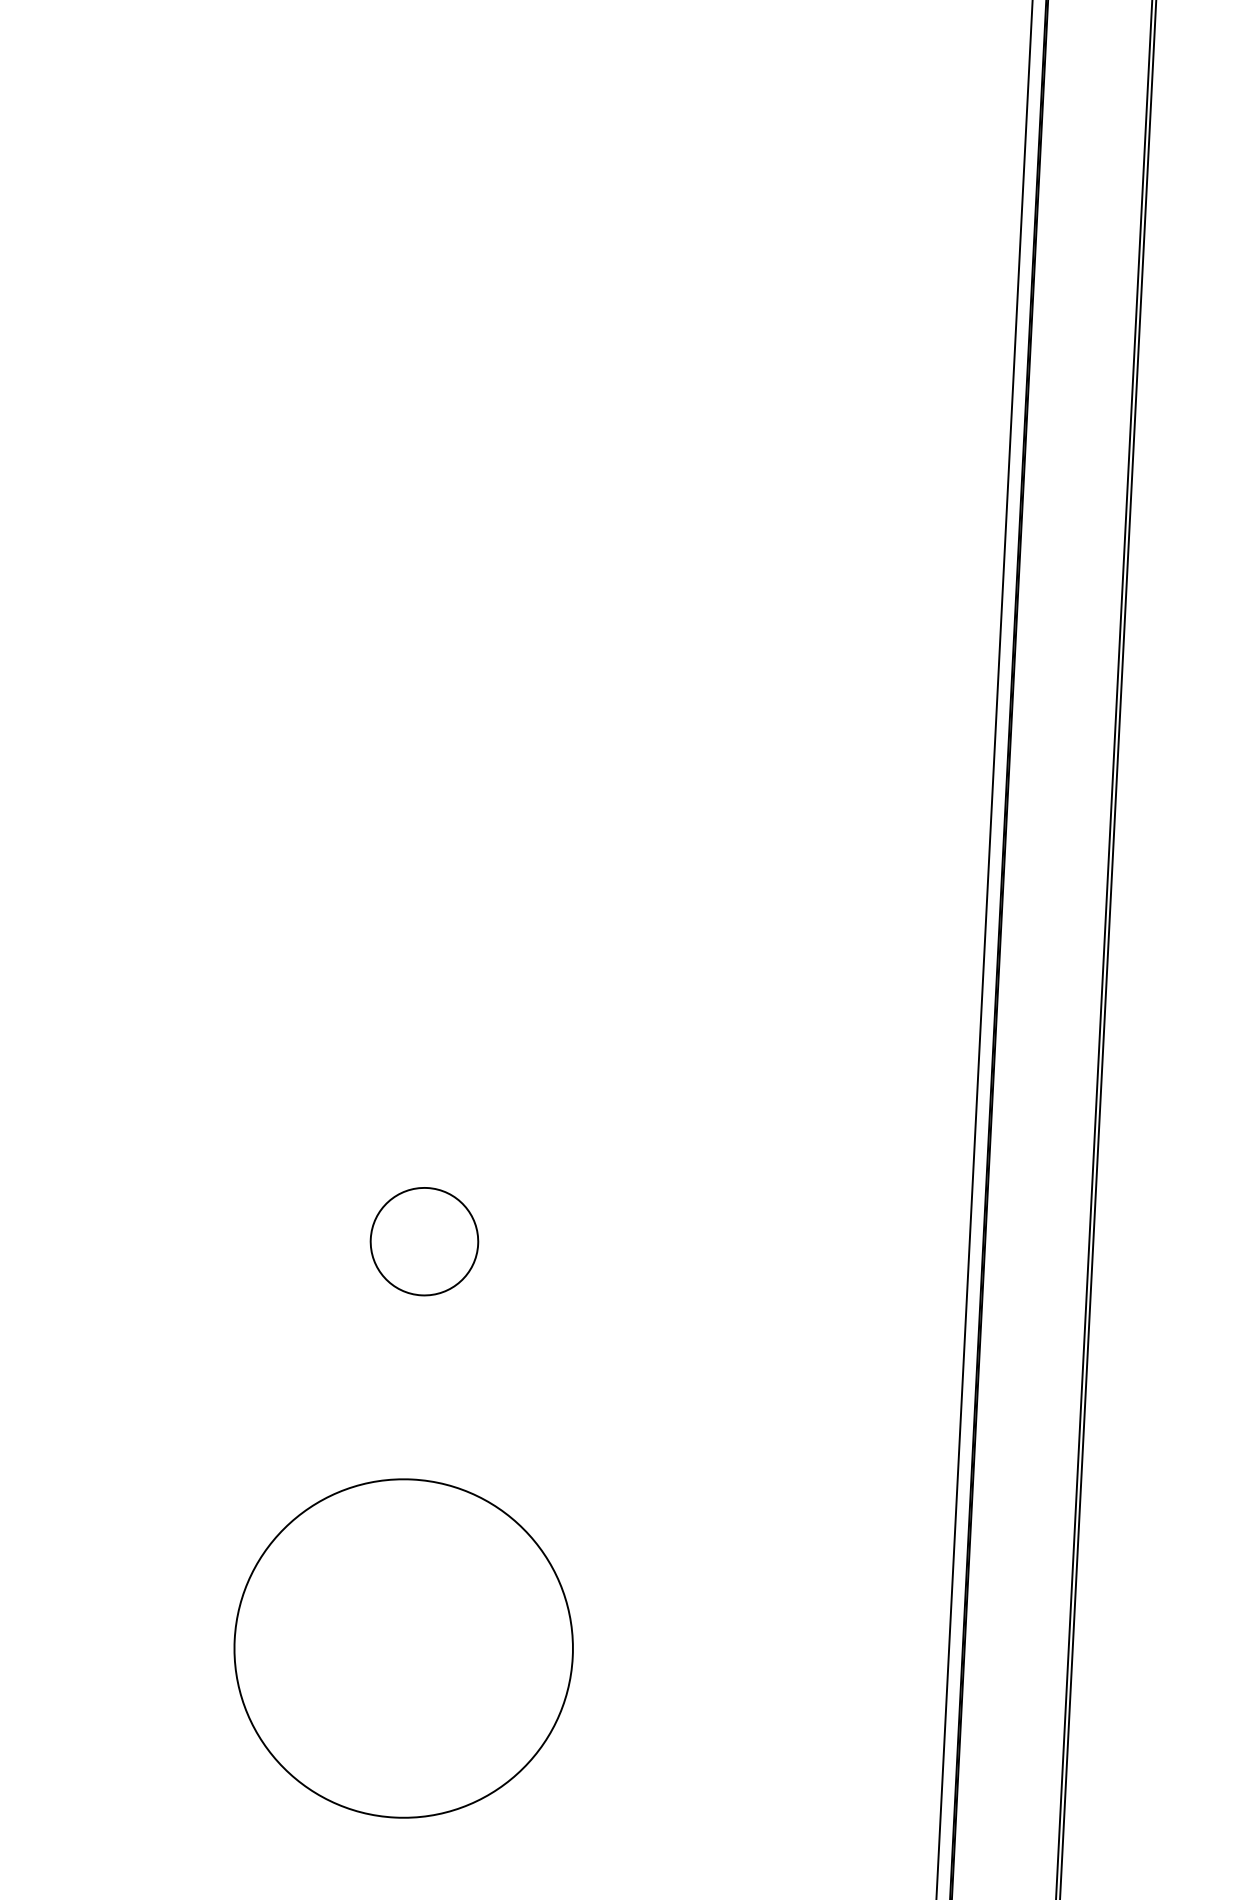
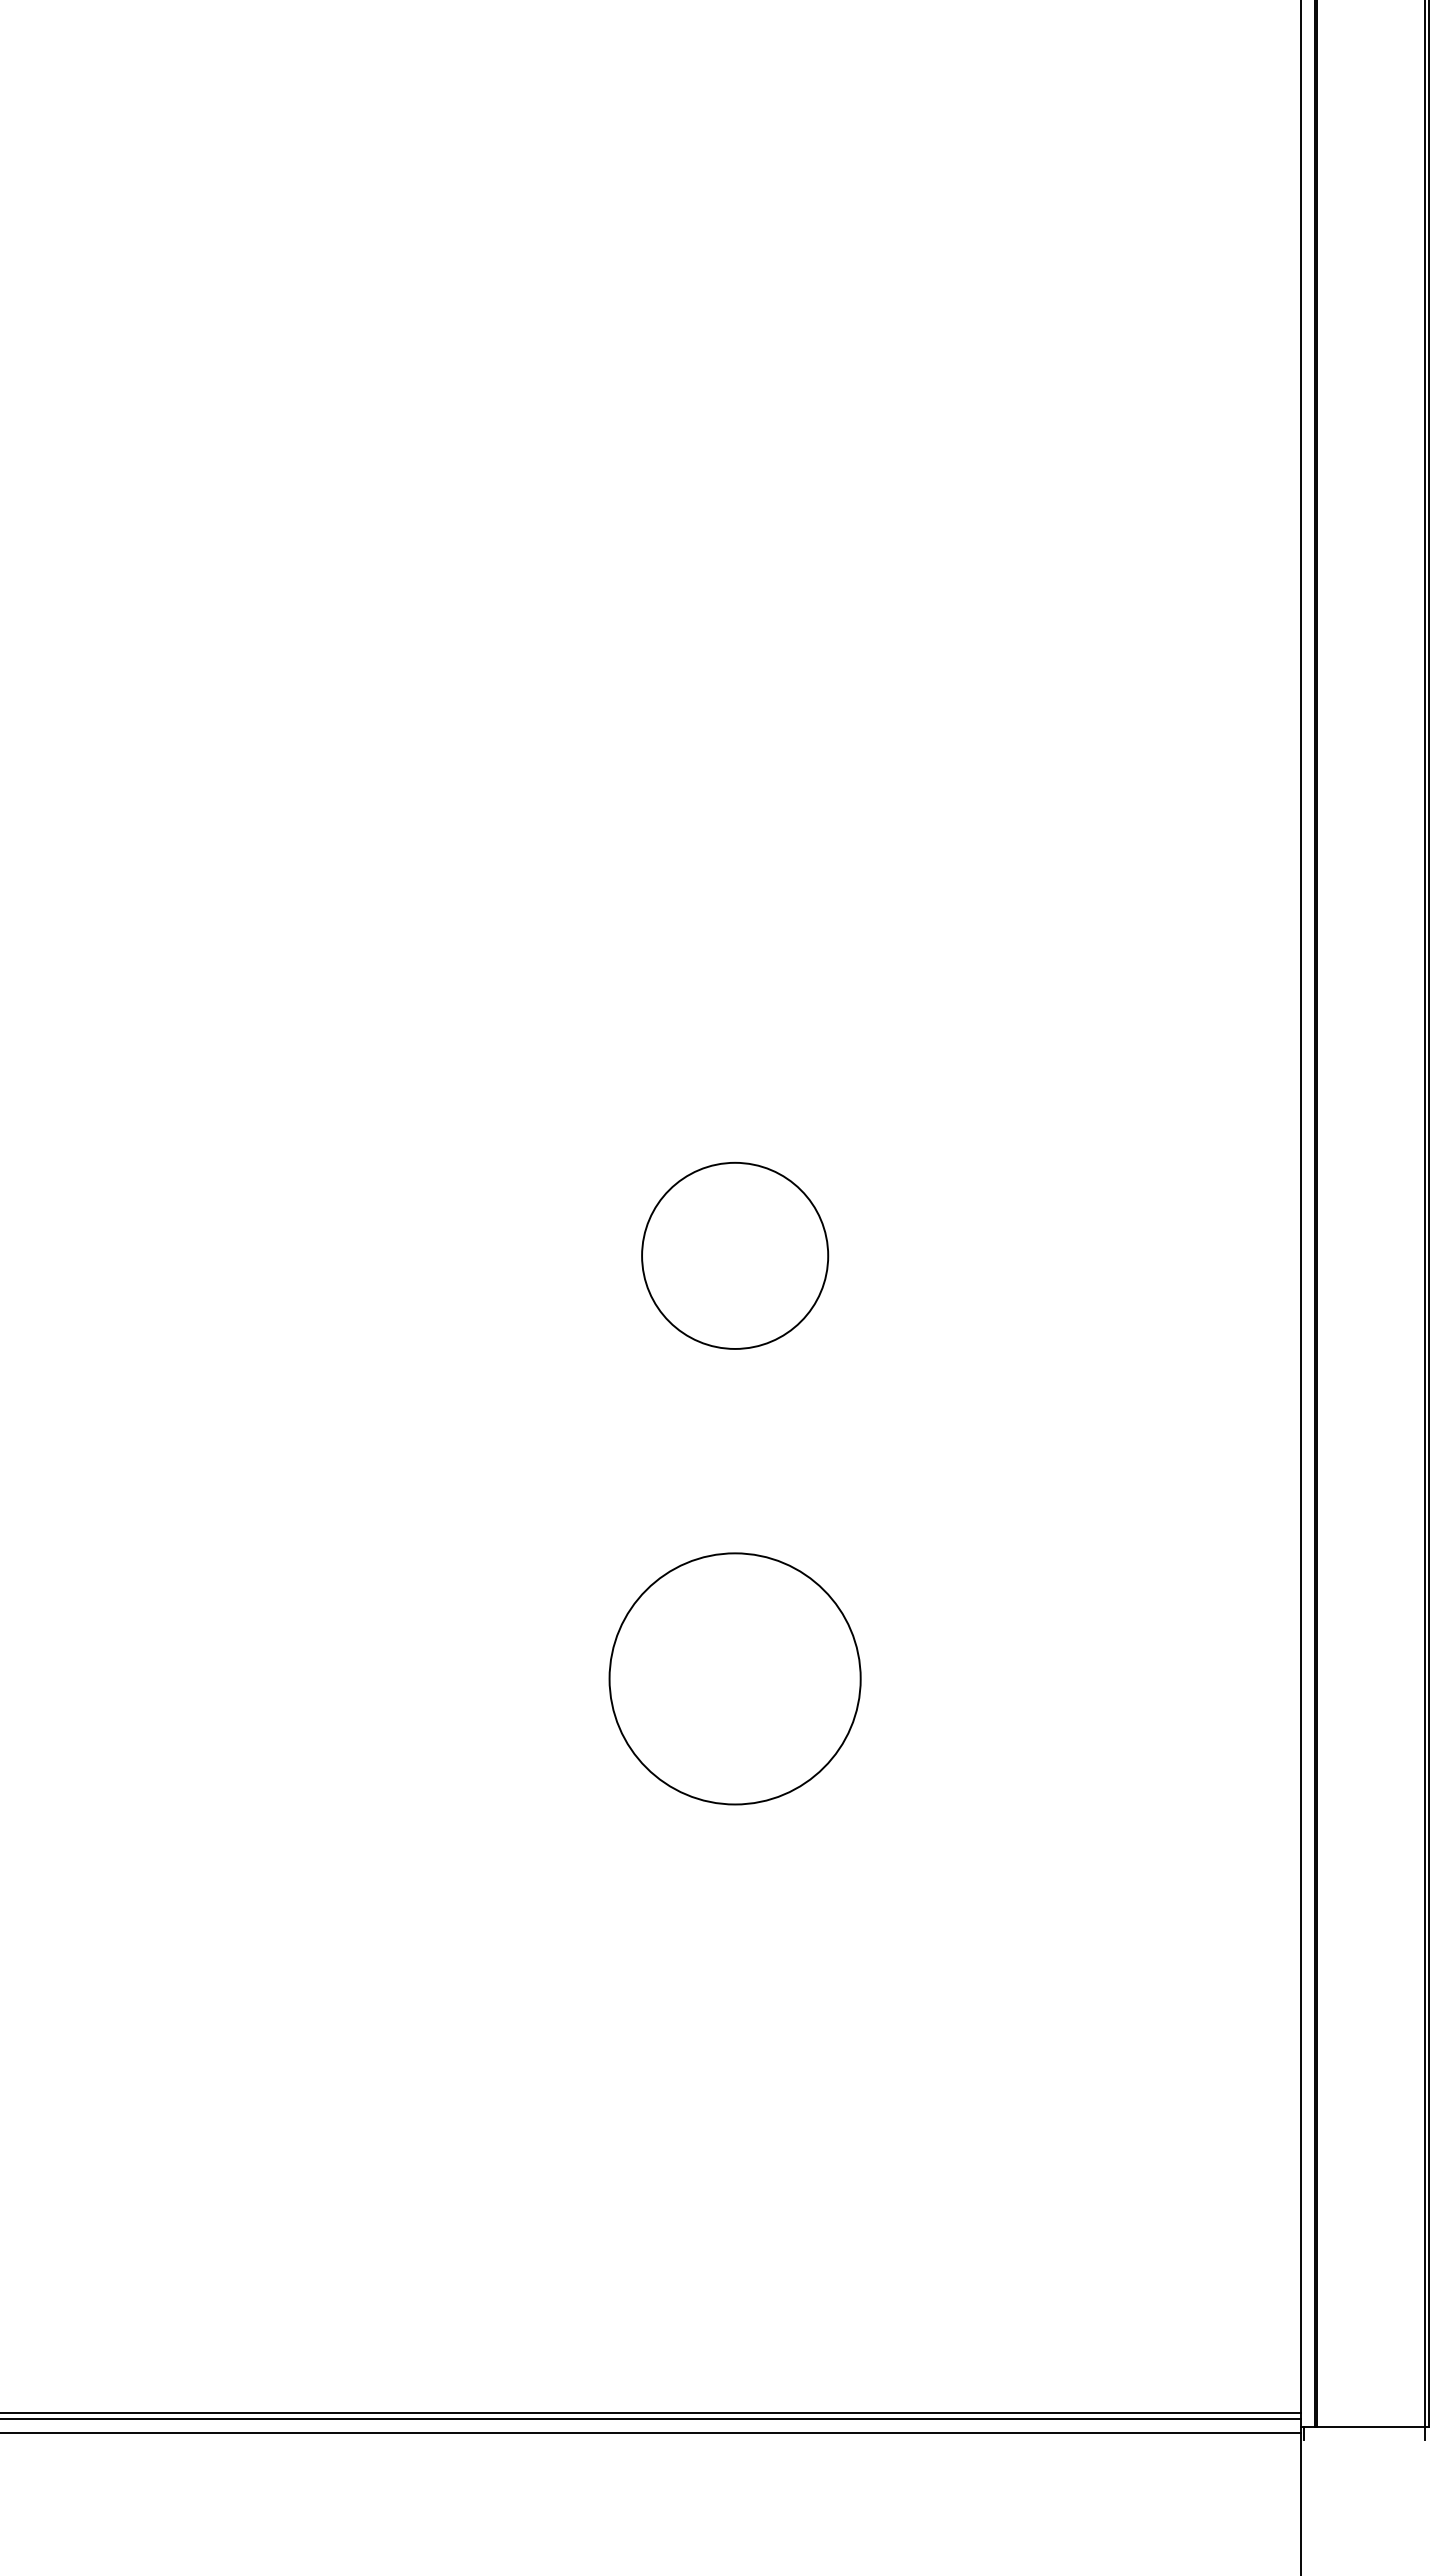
circle: (424, 1241) -> (735, 1255), size x1.67
circle: (403, 1648) -> (734, 1678), size x0.71

